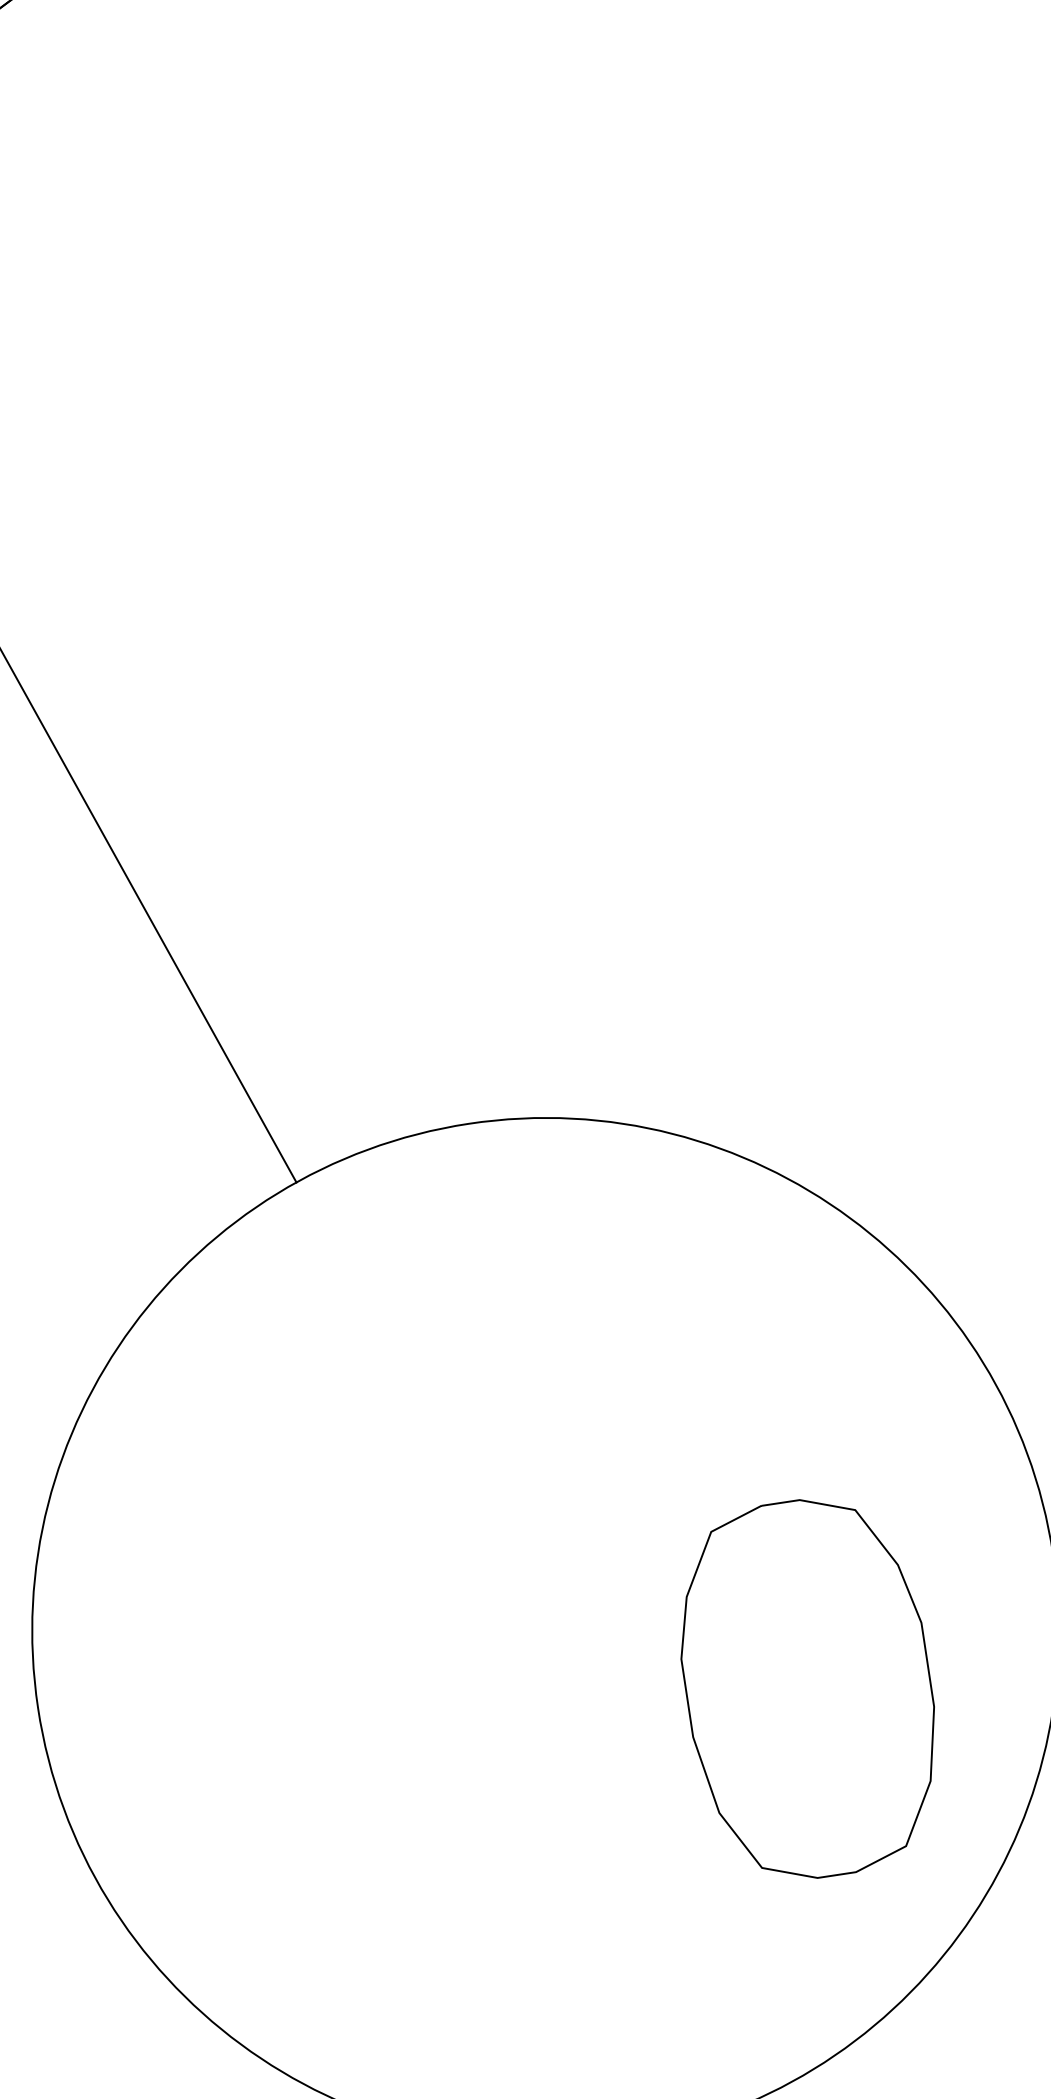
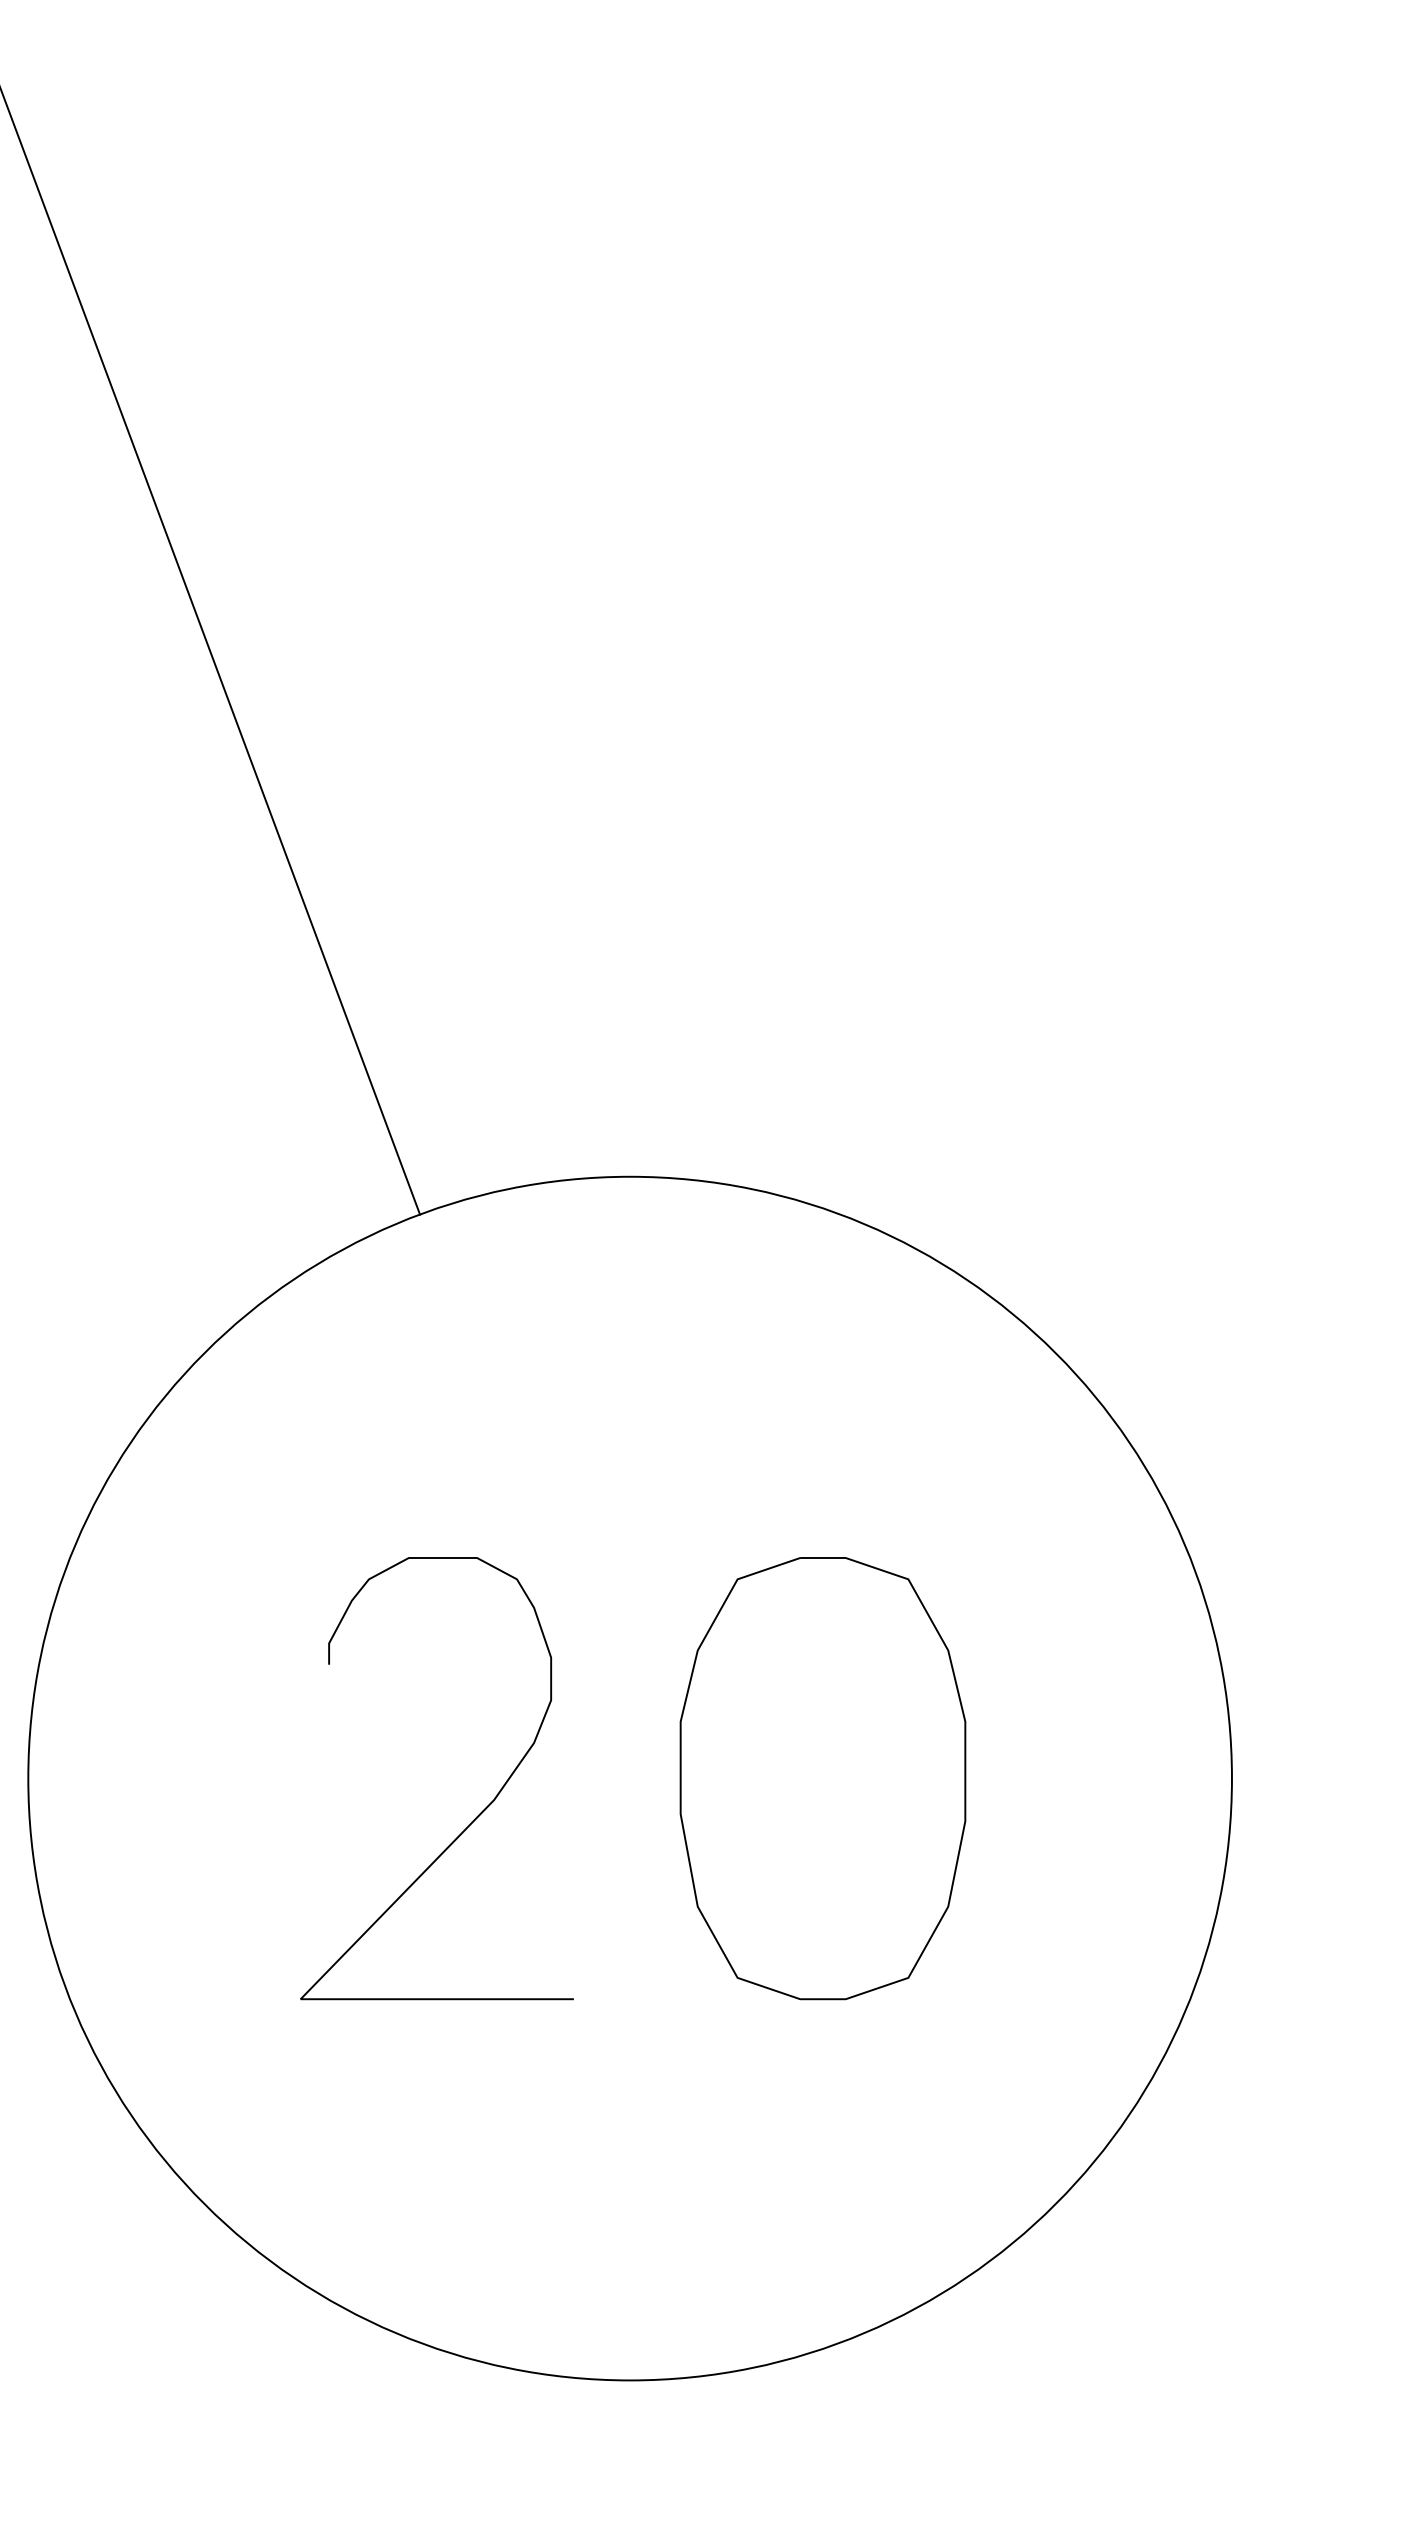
curve: (420, 1683) -> (475, 1817), added
part: (808, 1688) -> (822, 1778), moved

